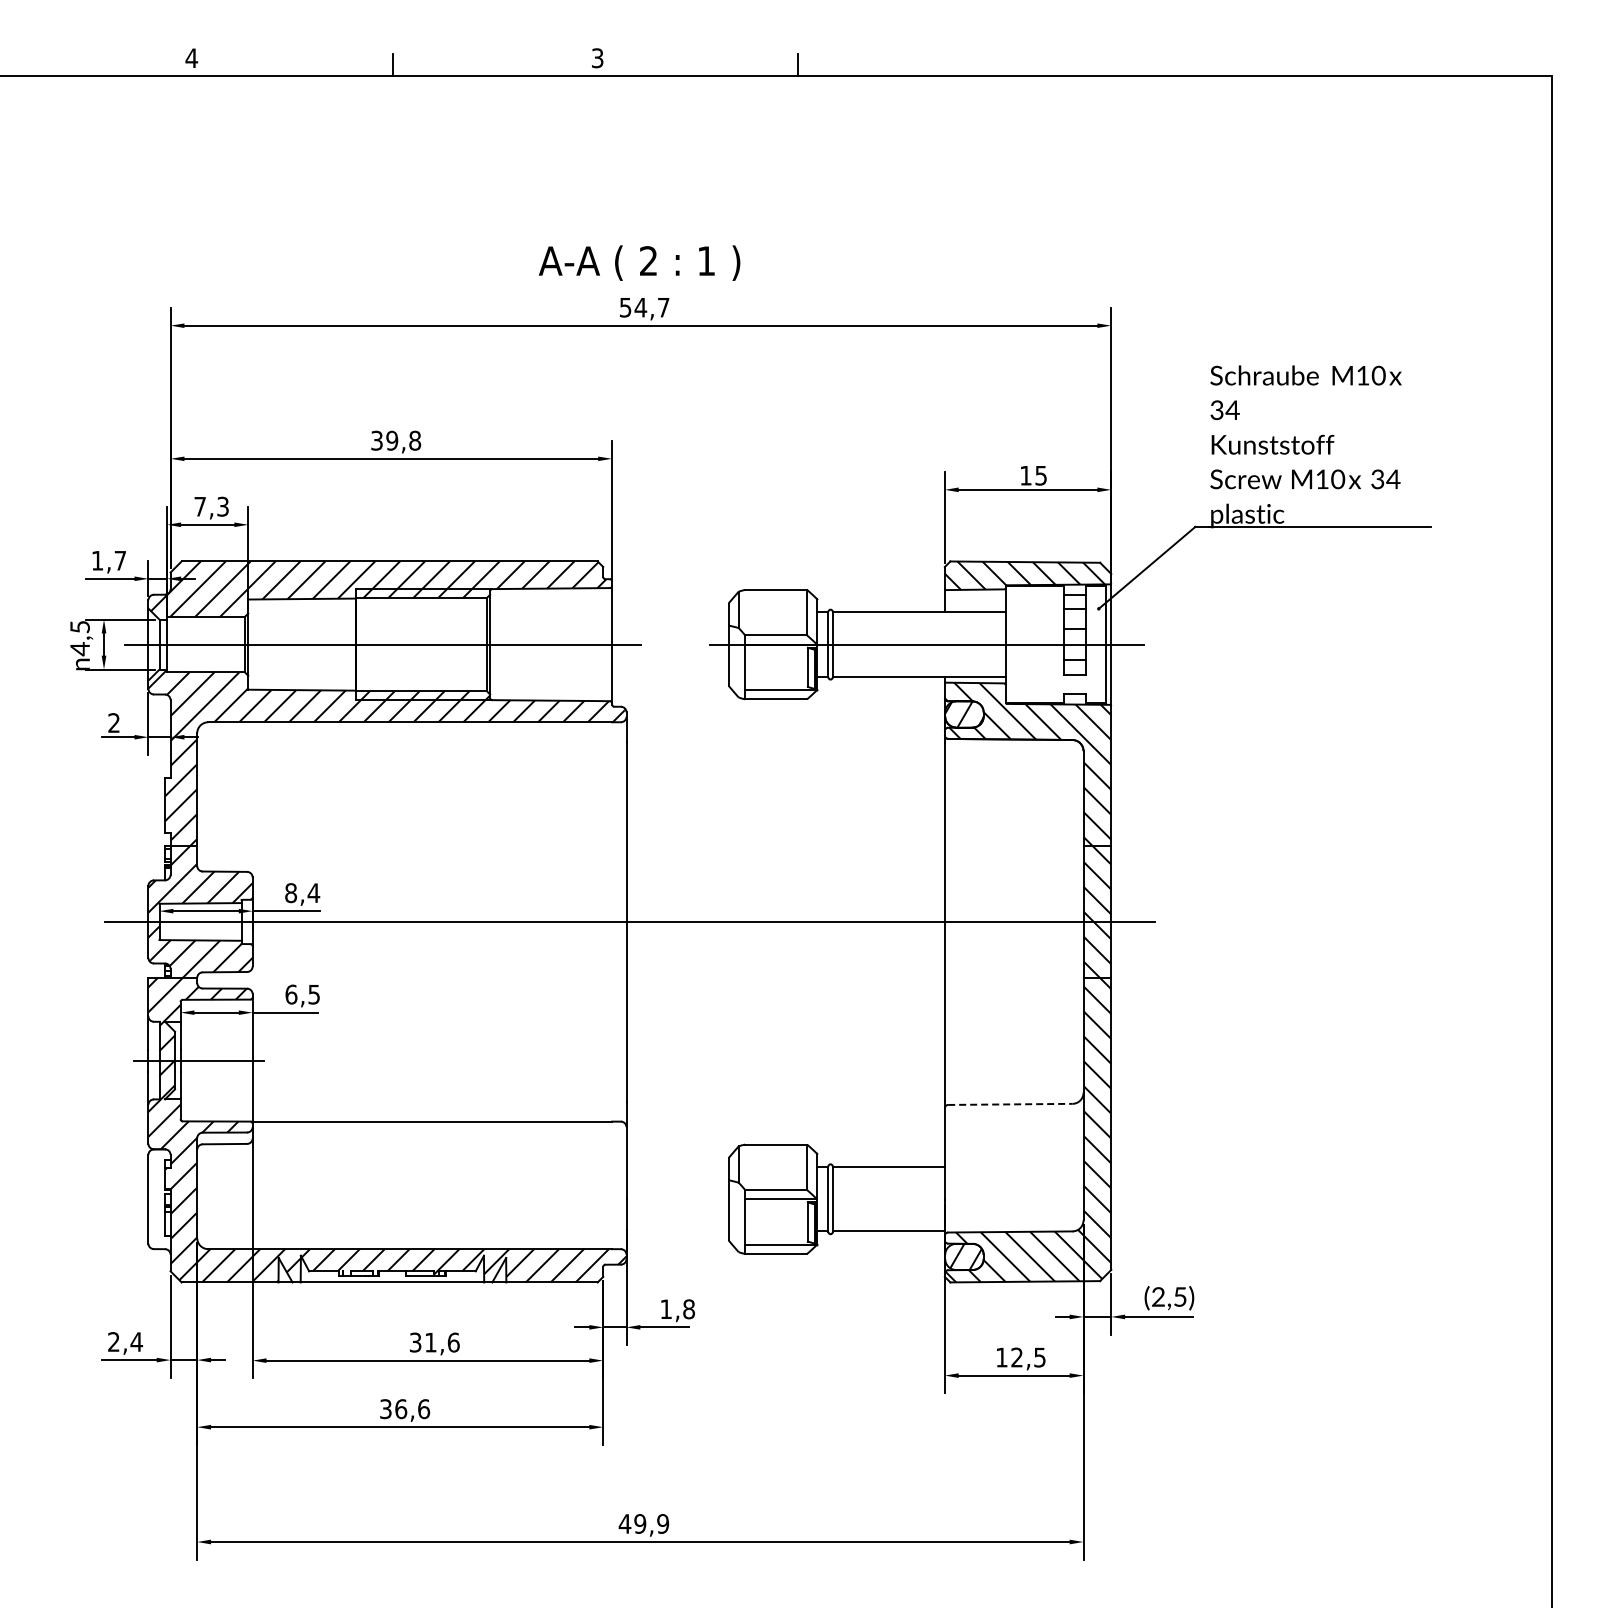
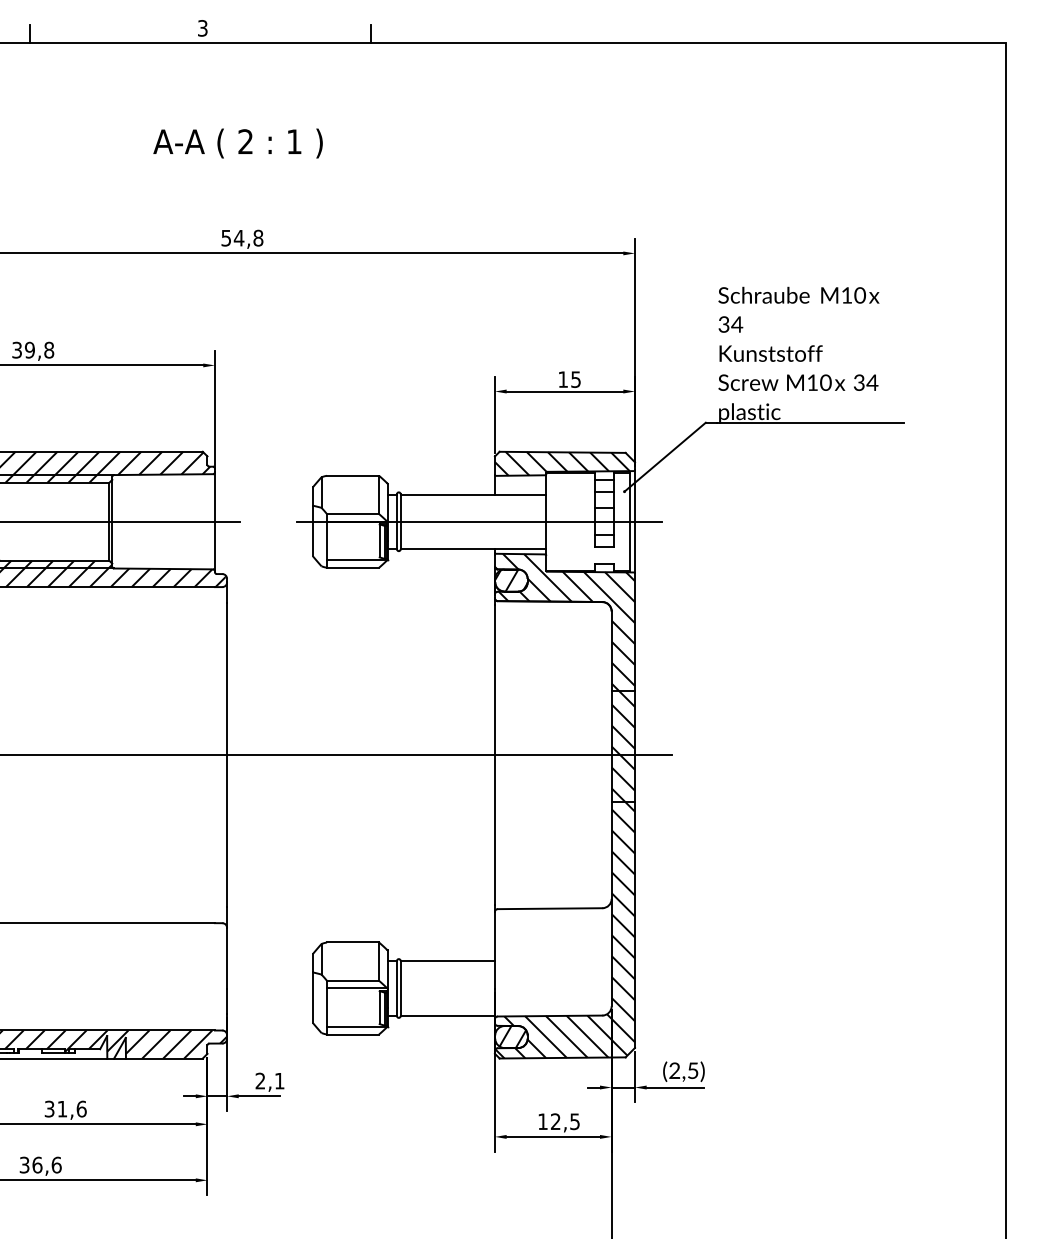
text: (639, 262) -> (238, 143), moved
text: (663, 307) -> (258, 238), 54,7 -> 54,8
line: (1010, 1104) -> (550, 908), dashed -> solid
text: (677, 1309) -> (269, 1081), 1,8 -> 2,1

